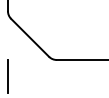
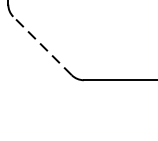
line: (30, 37) -> (43, 45), solid -> dashed
line: (7, 76) -> (7, 105), removed

